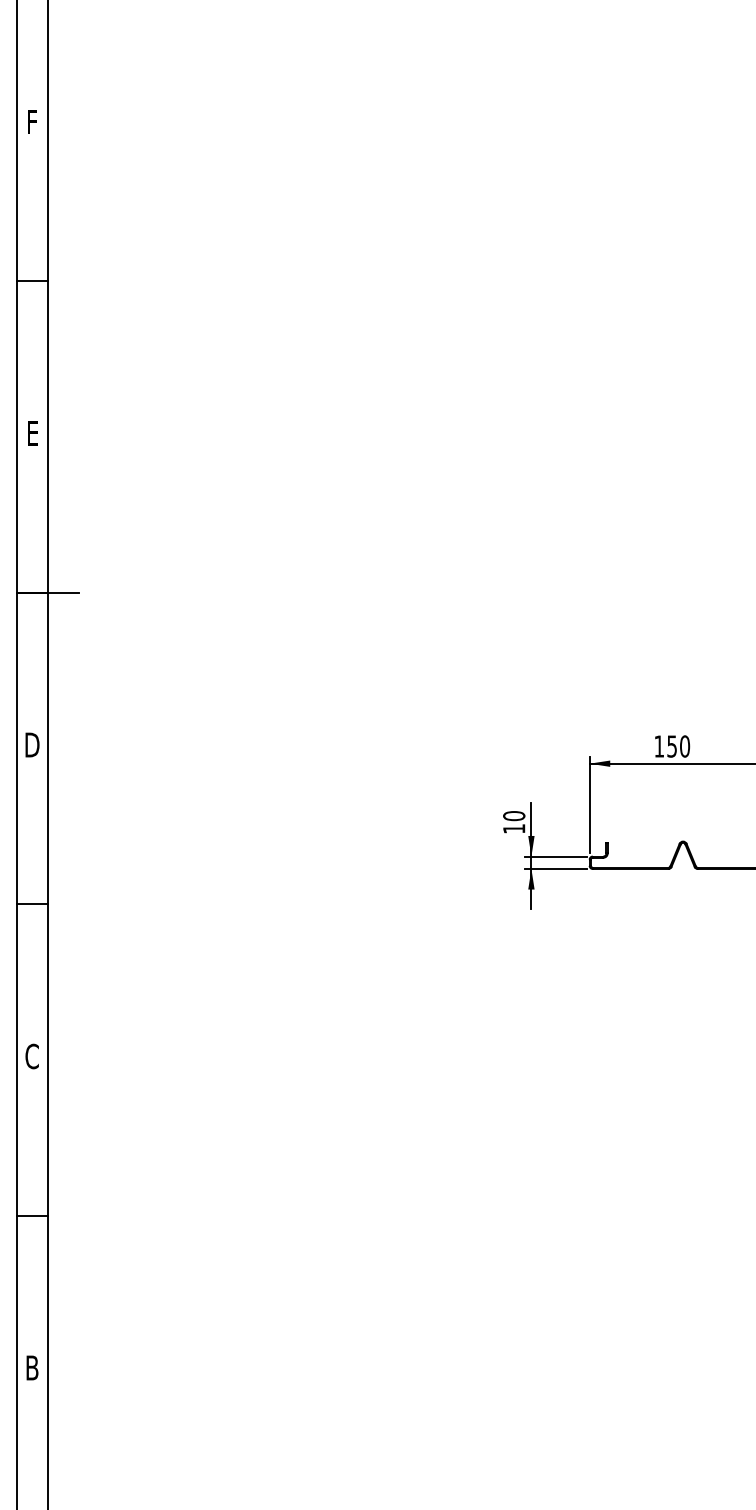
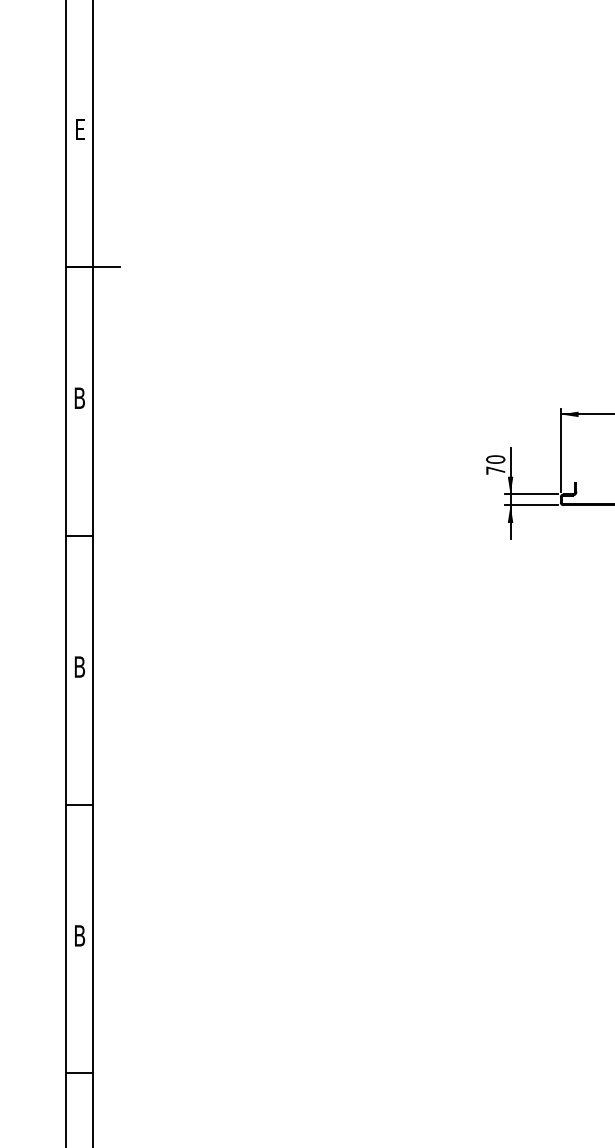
text: (32, 744) -> (79, 397), D -> B
text: (514, 828) -> (495, 470), 10 -> 70
text: (31, 1056) -> (79, 667), C -> B

